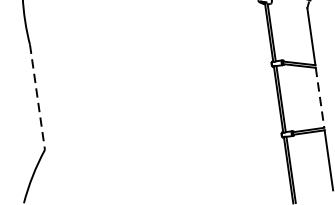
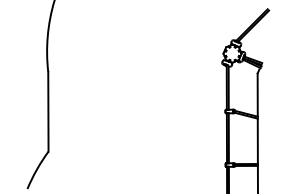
line: (37, 96) -> (48, 111), dashed -> solid
line: (319, 98) -> (257, 141), dashed -> solid

